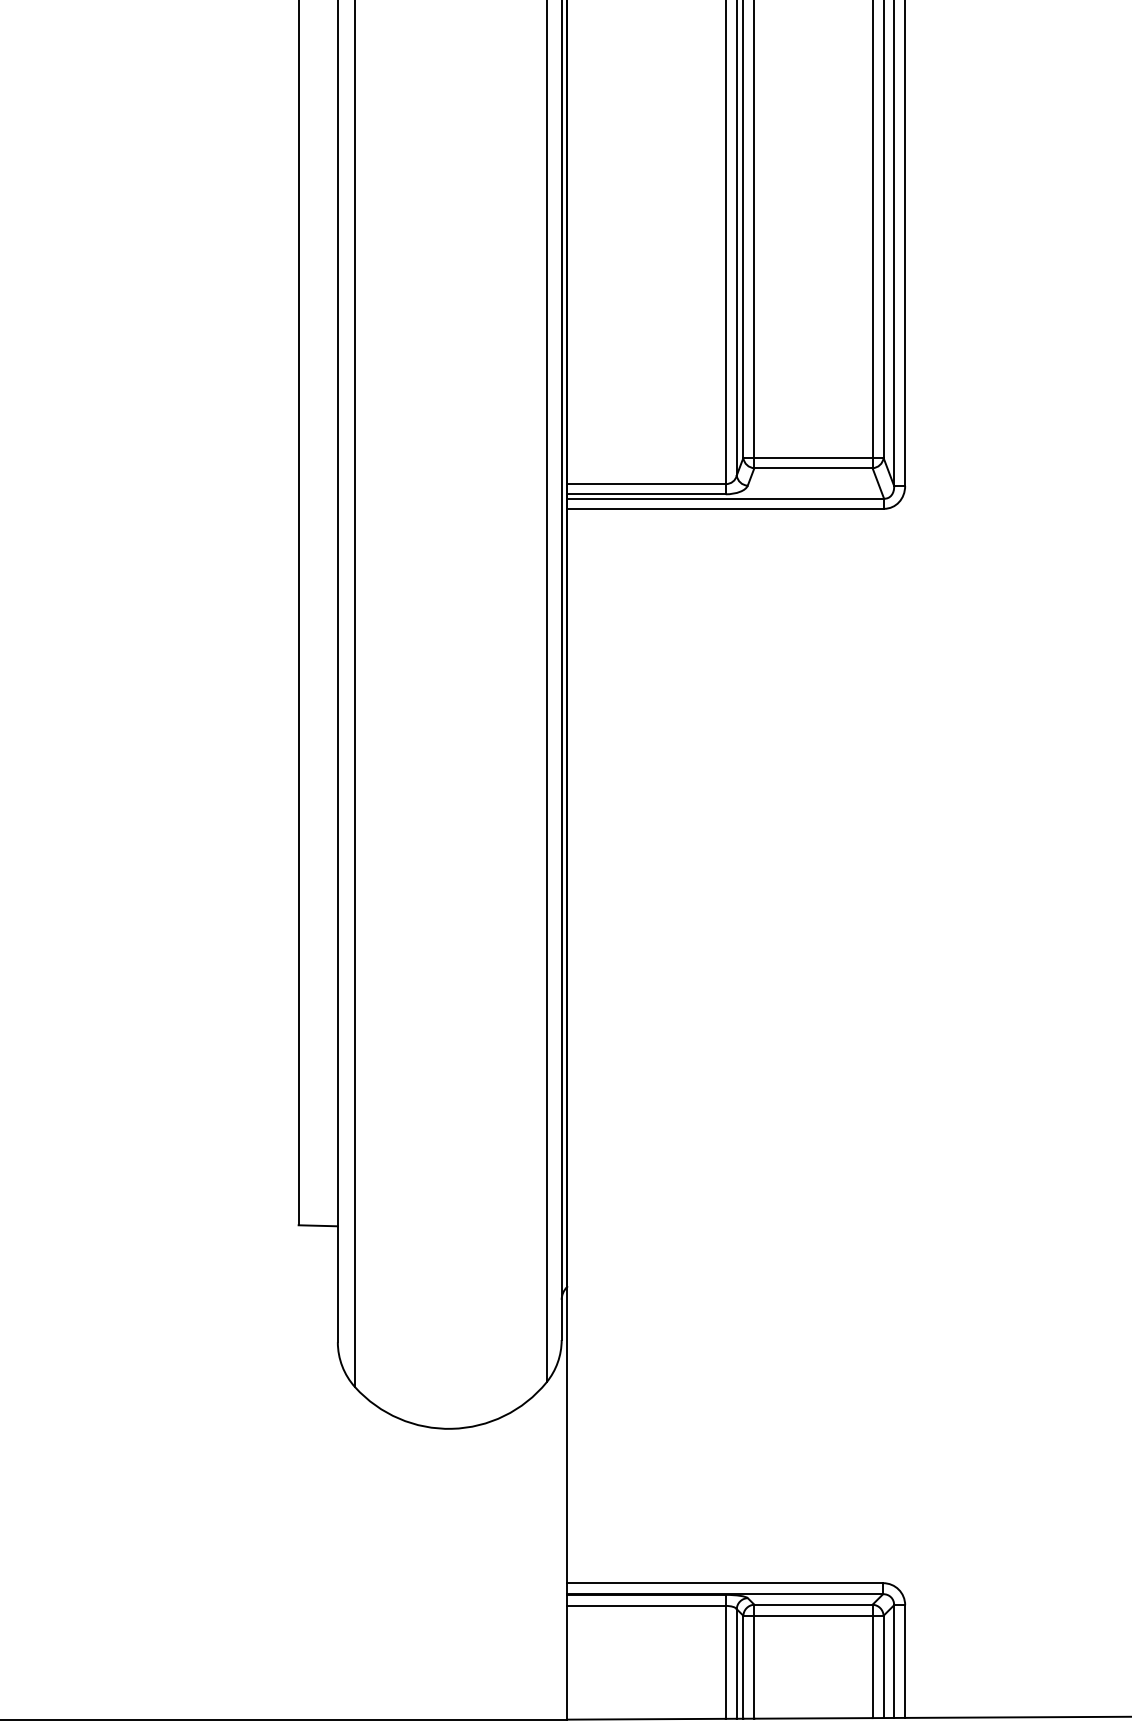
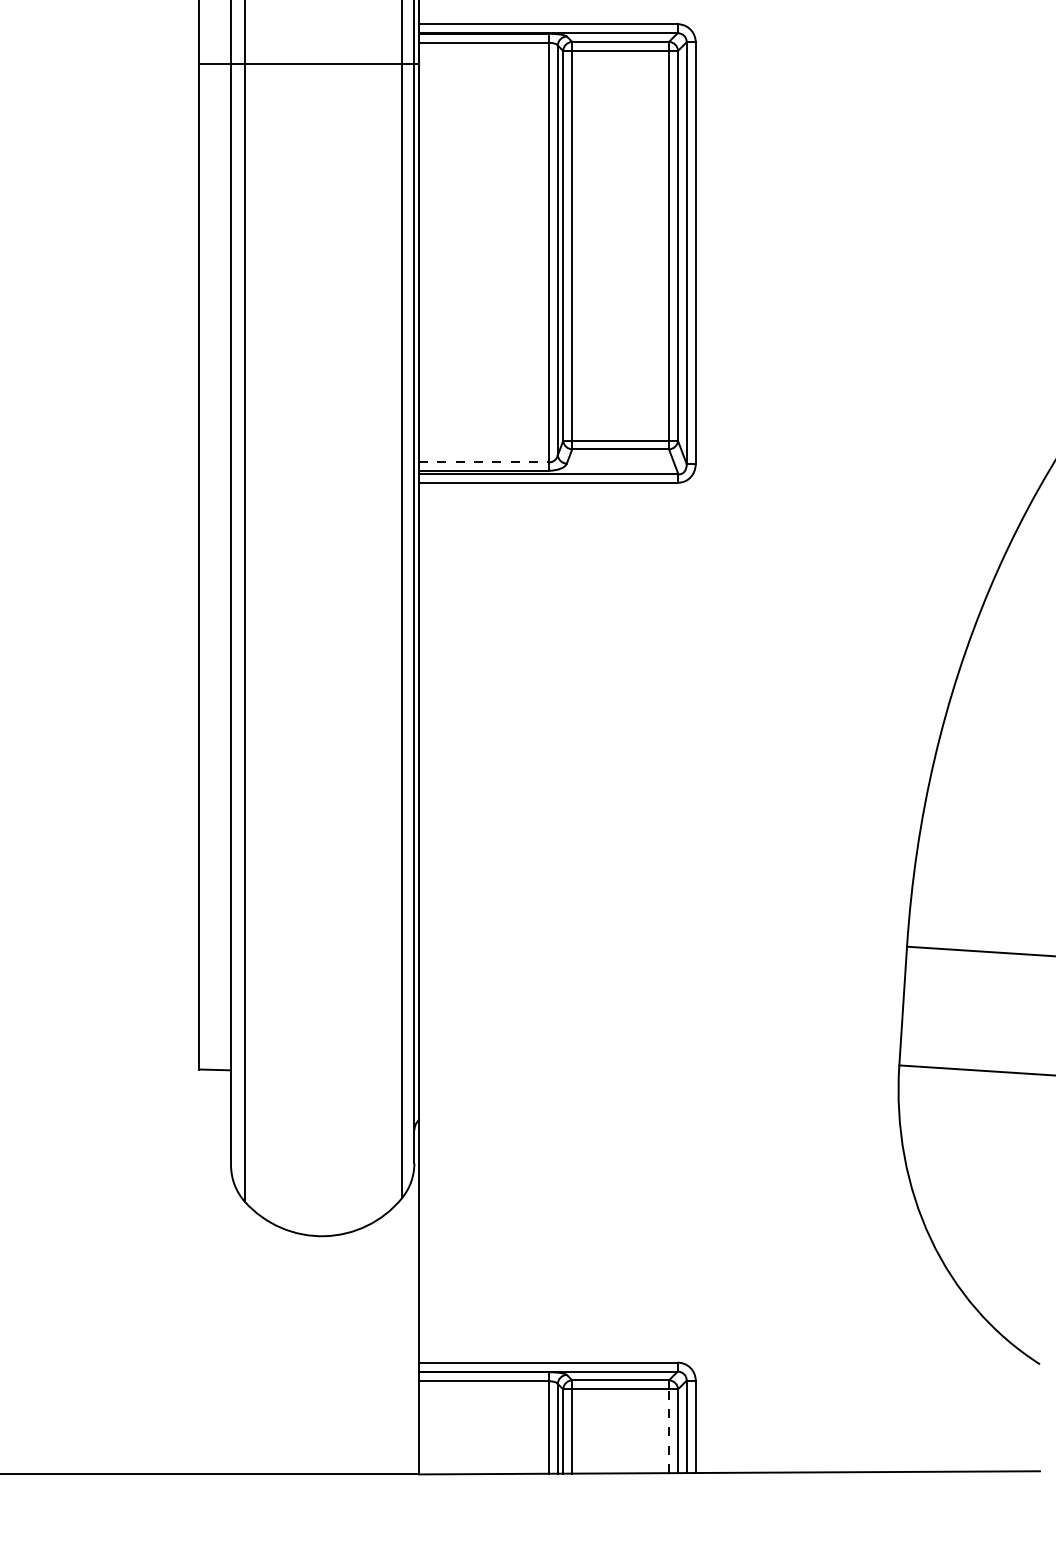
line: (646, 484) -> (483, 462), solid -> dashed
line: (873, 1667) -> (669, 1431), solid -> dashed

